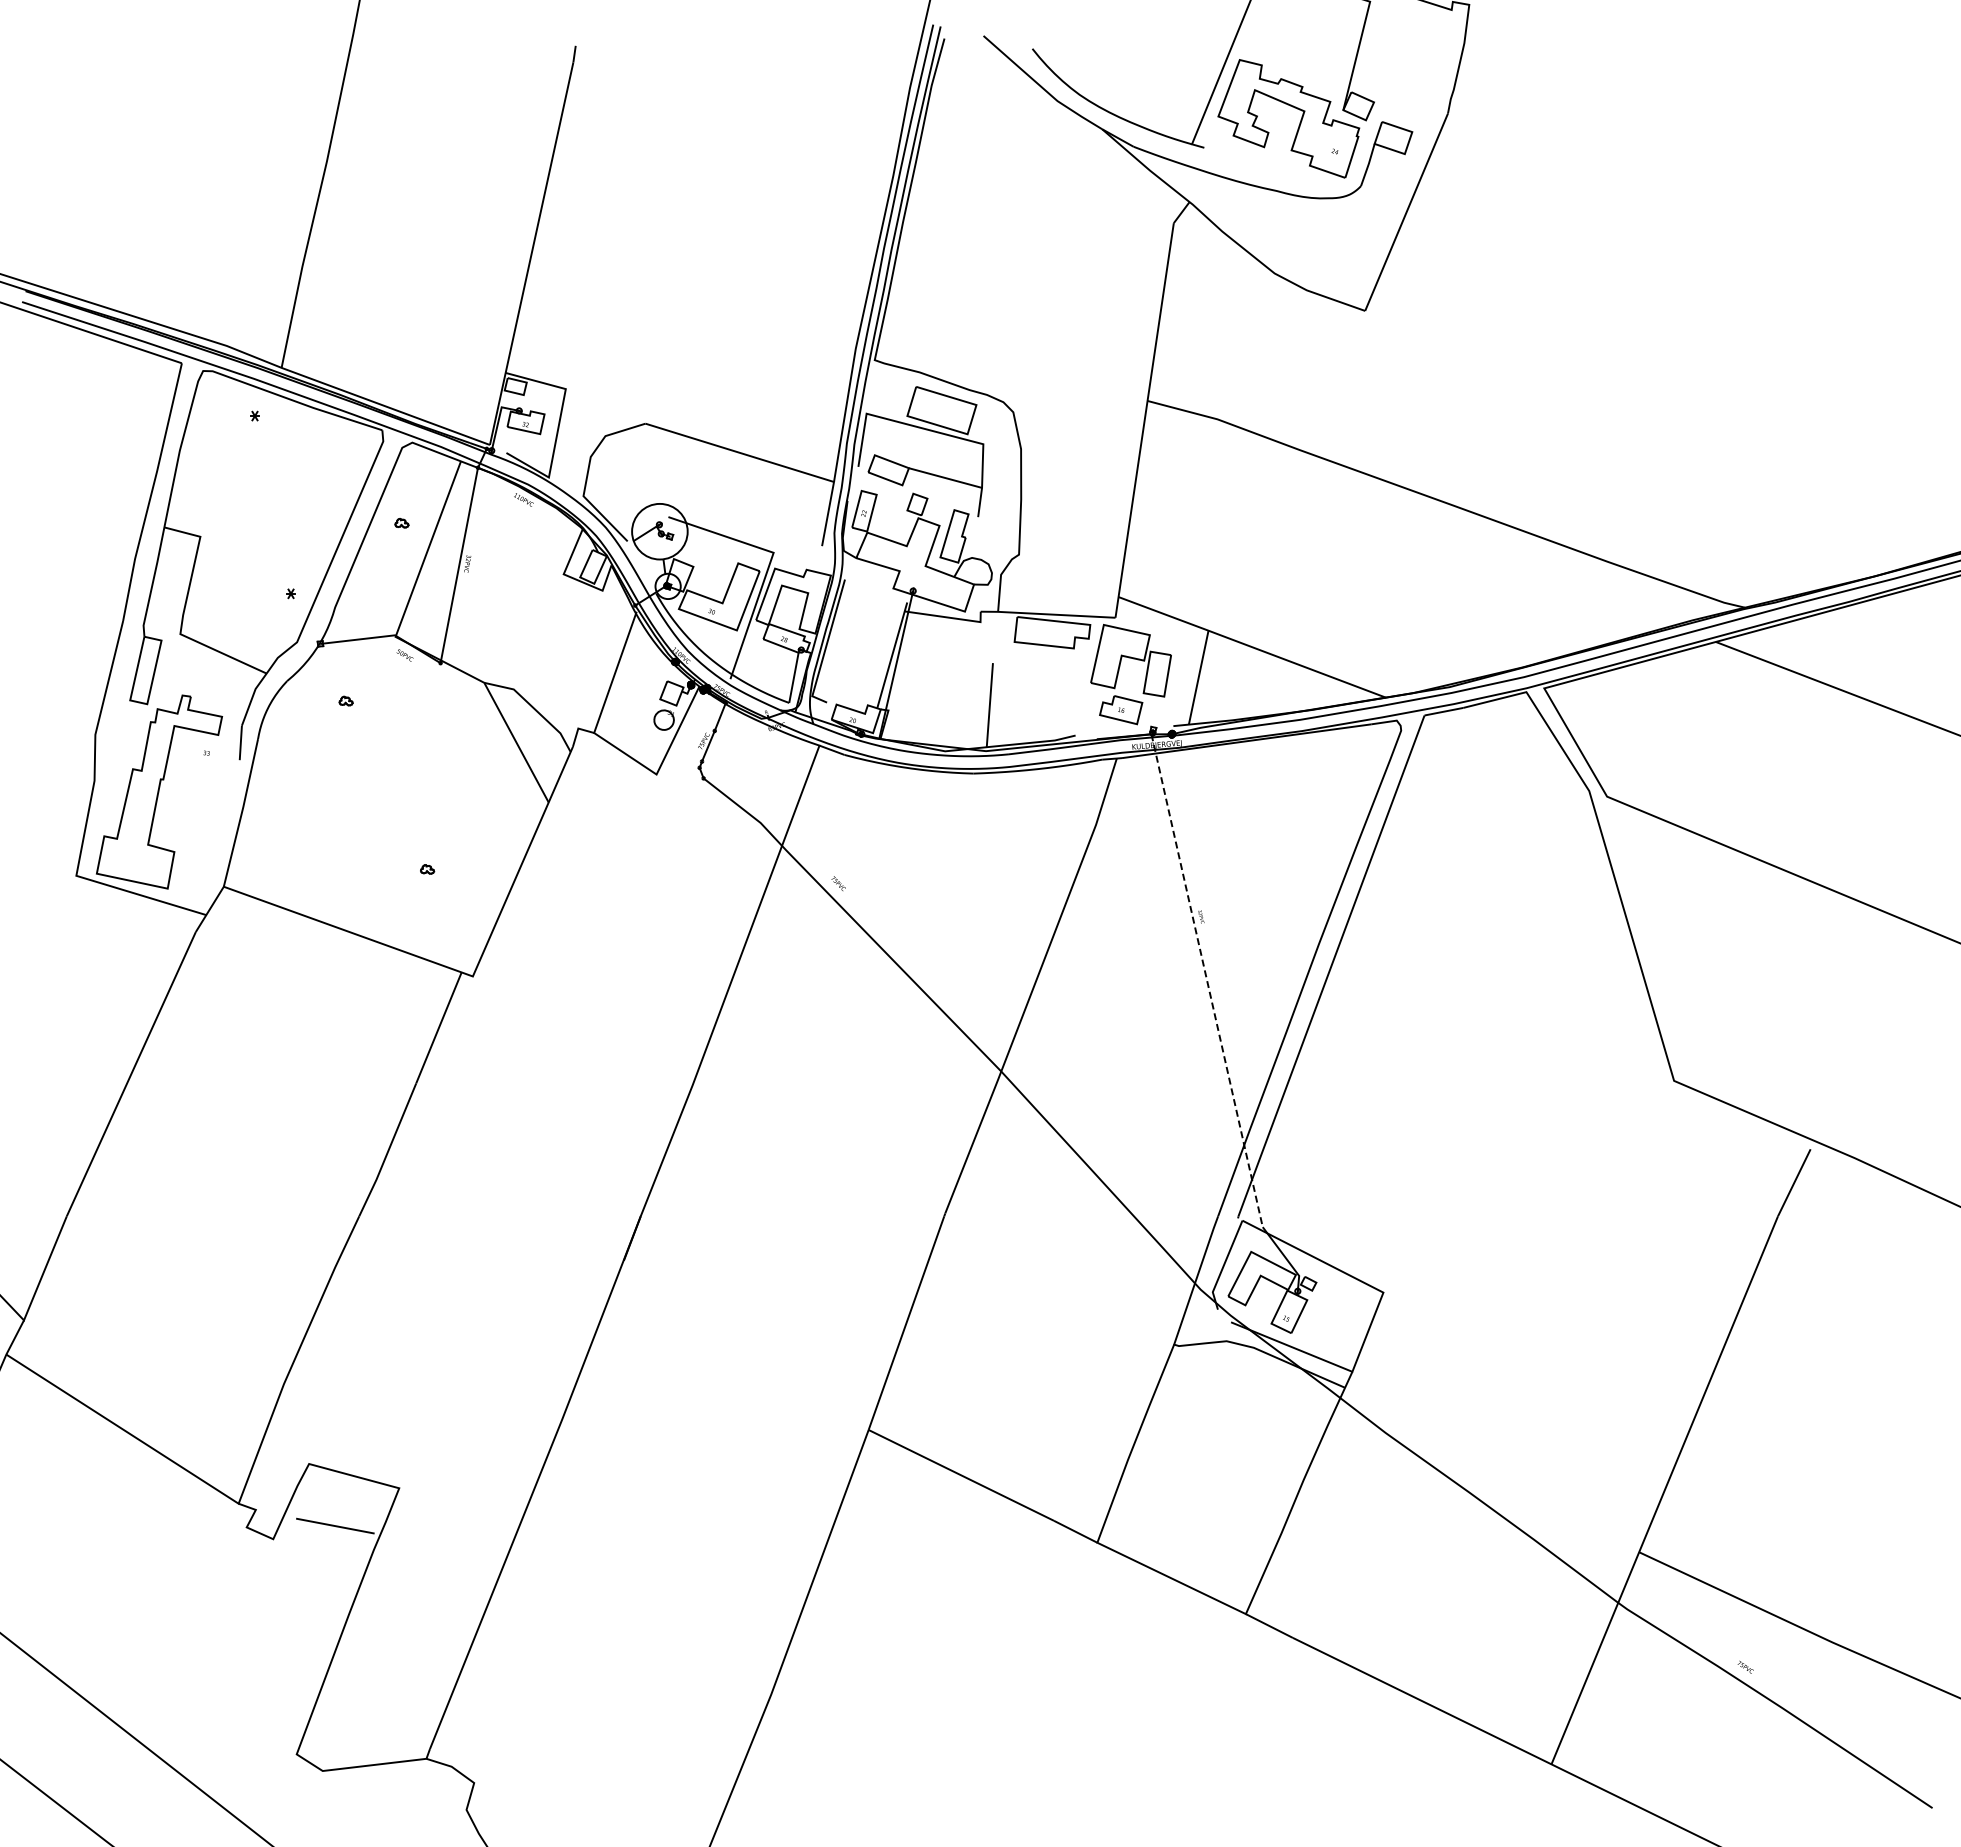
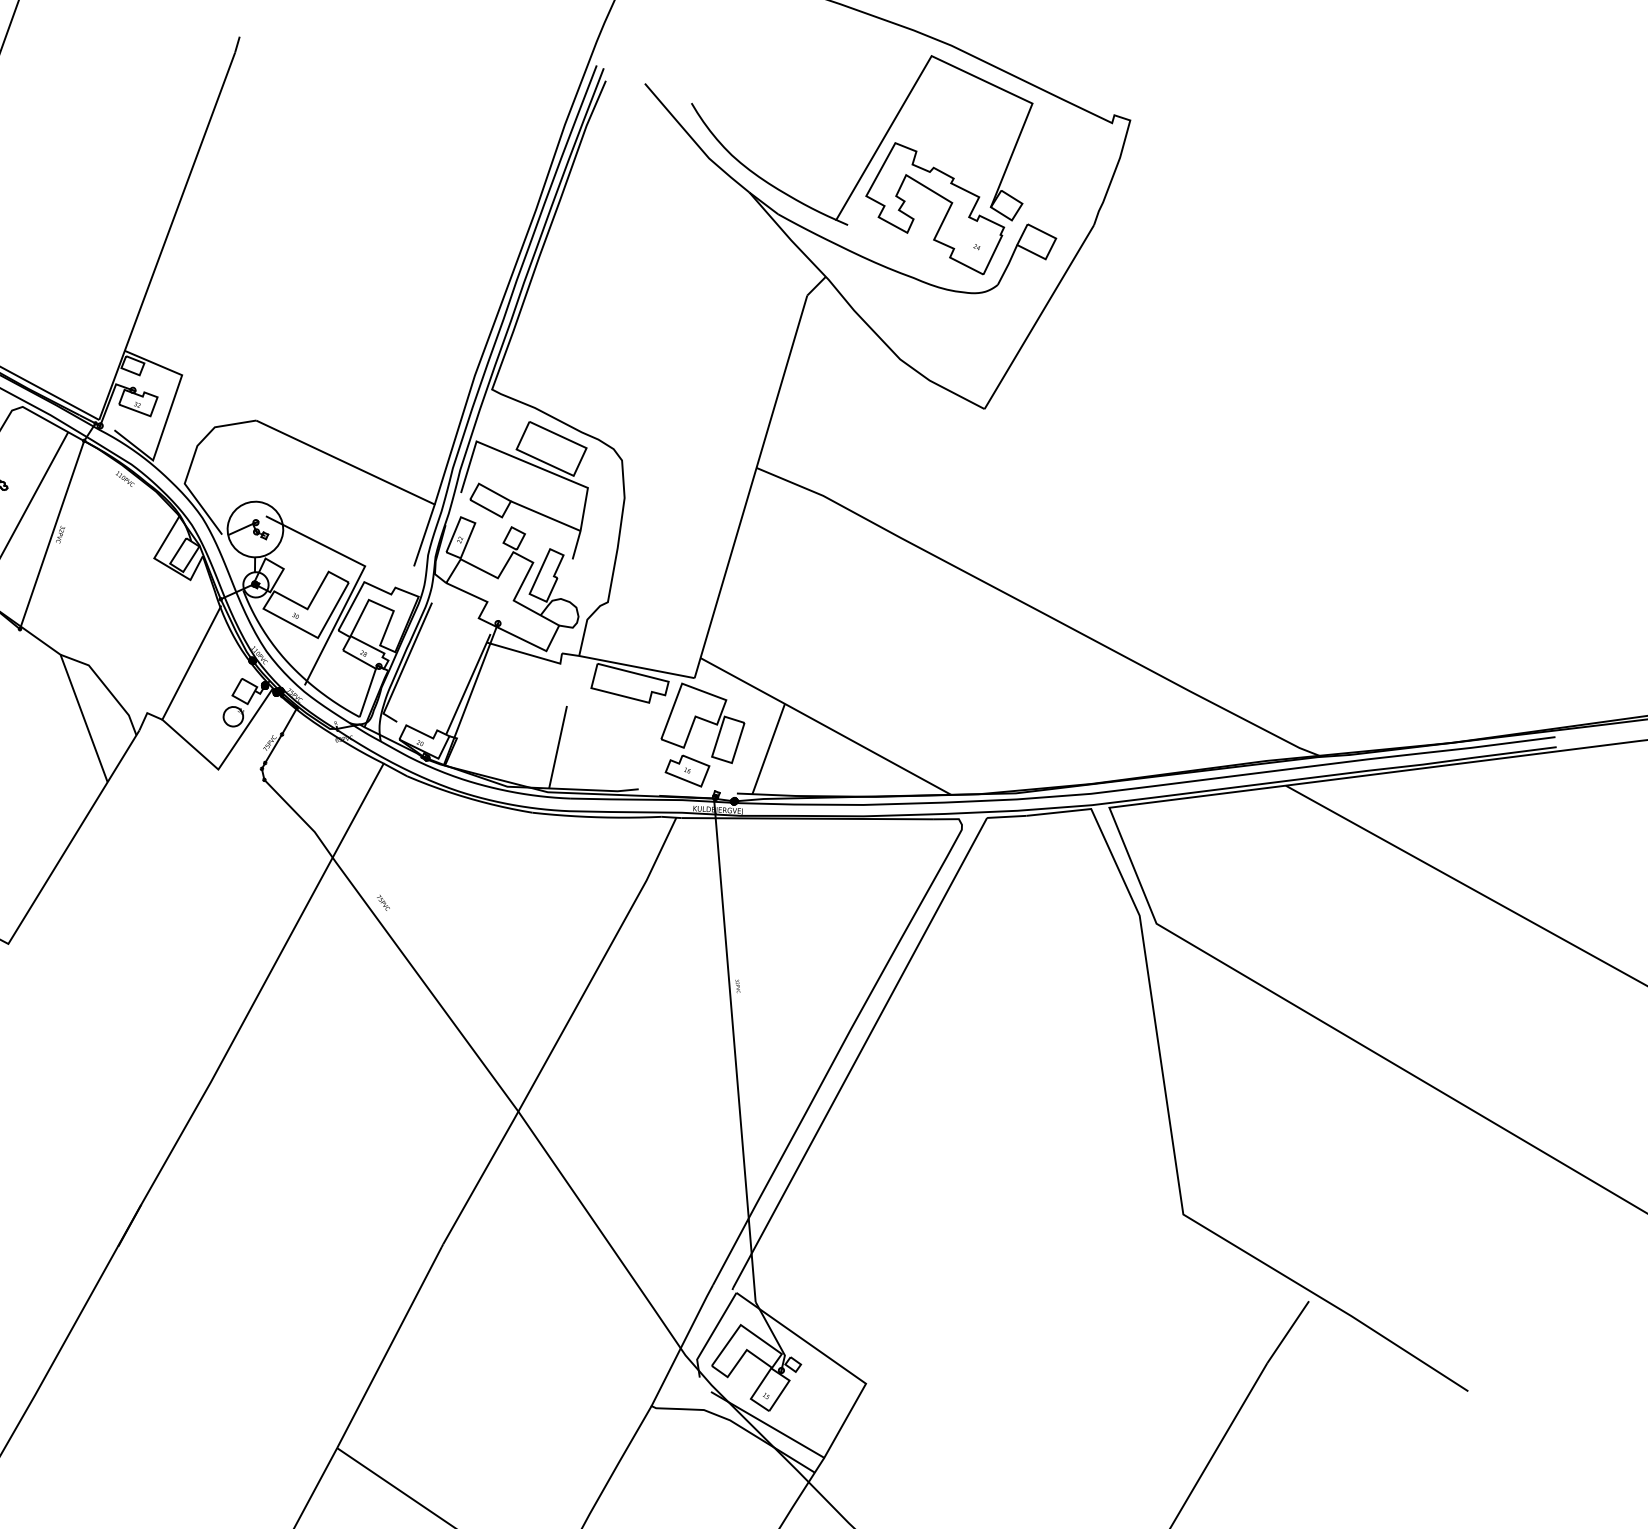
line: (1207, 980) -> (735, 1050), dashed -> solid

